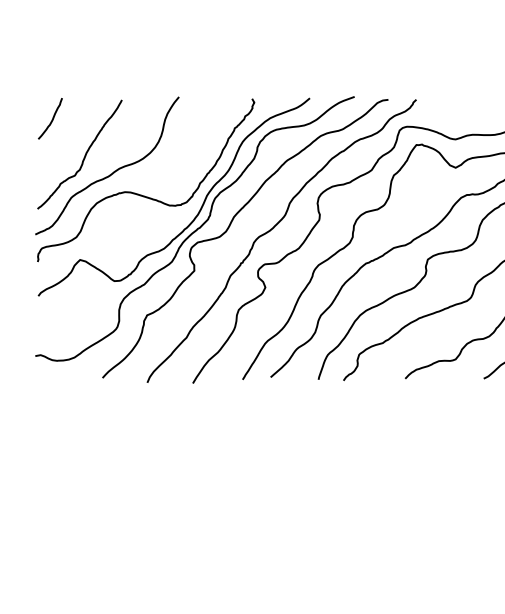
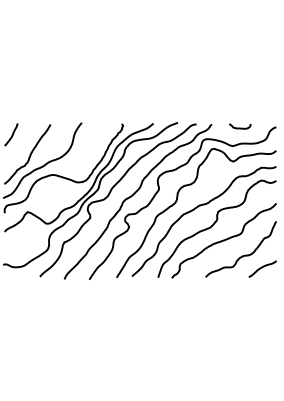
curve: (468, 105) -> (240, 127), added

